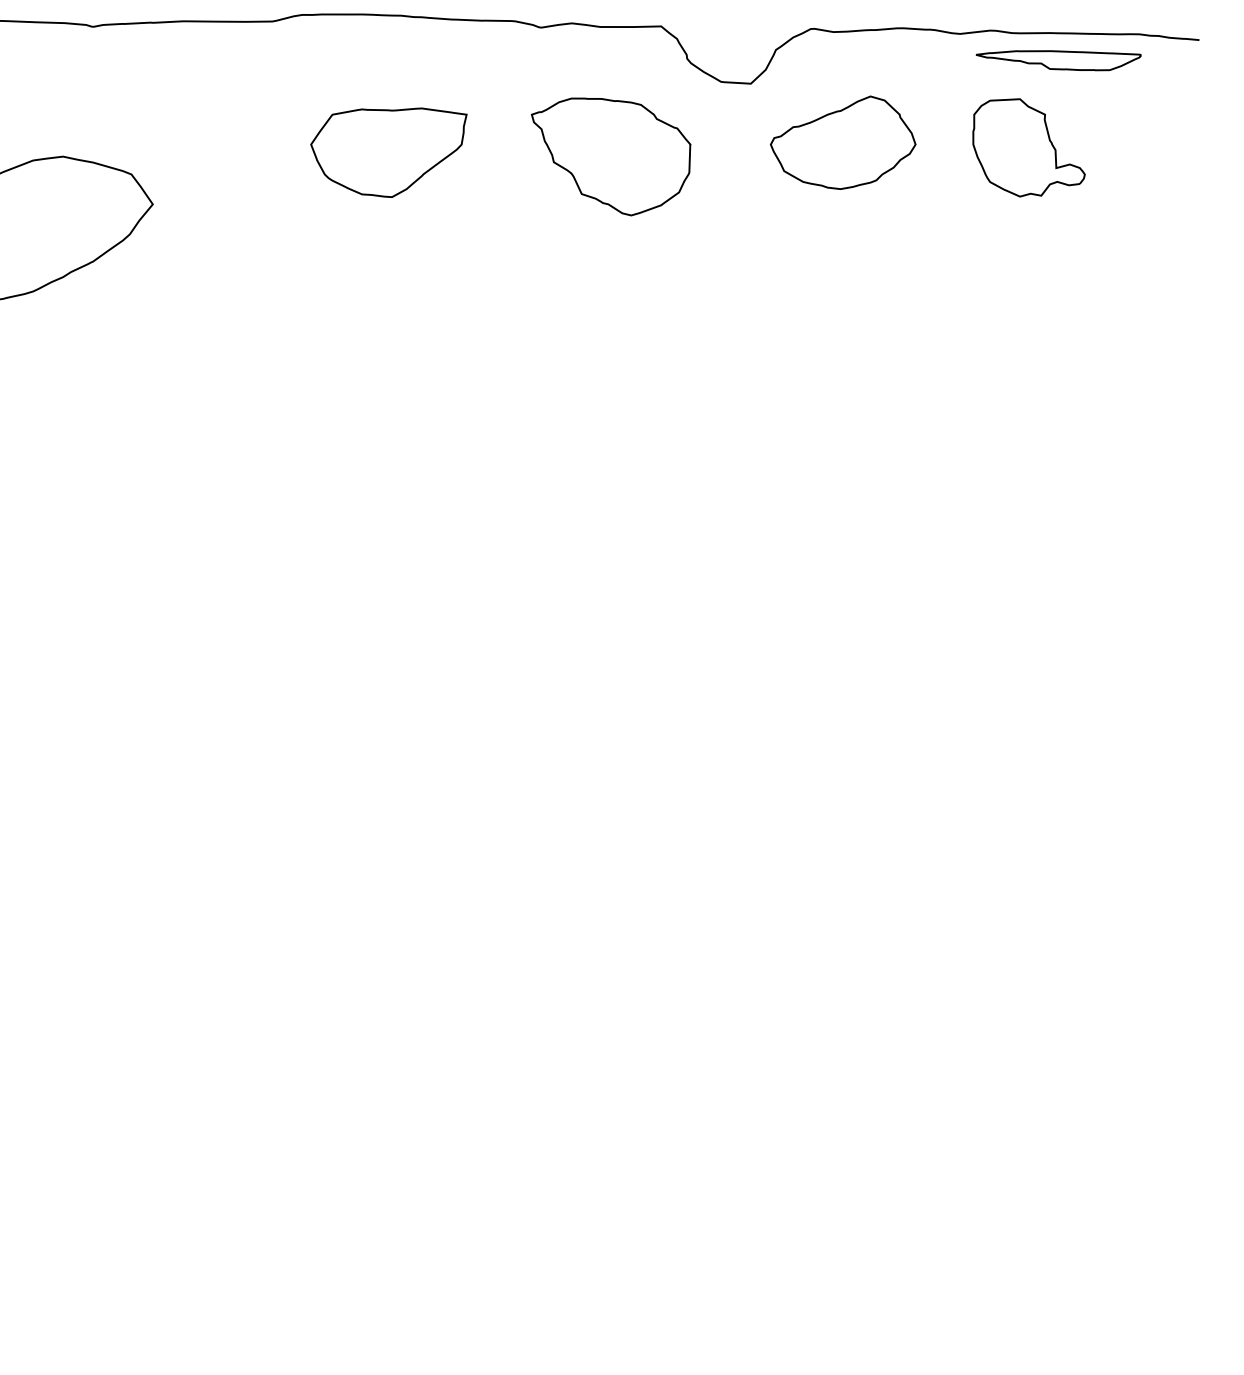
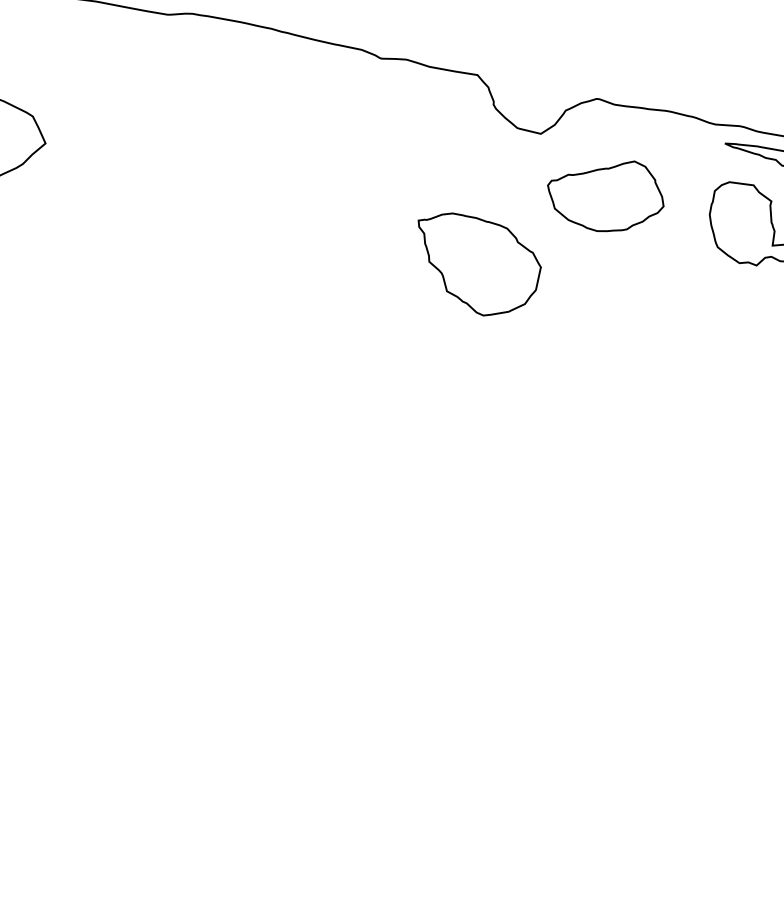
part: (388, 152) -> (241, 136), removed
part: (610, 156) -> (475, 265), moved

